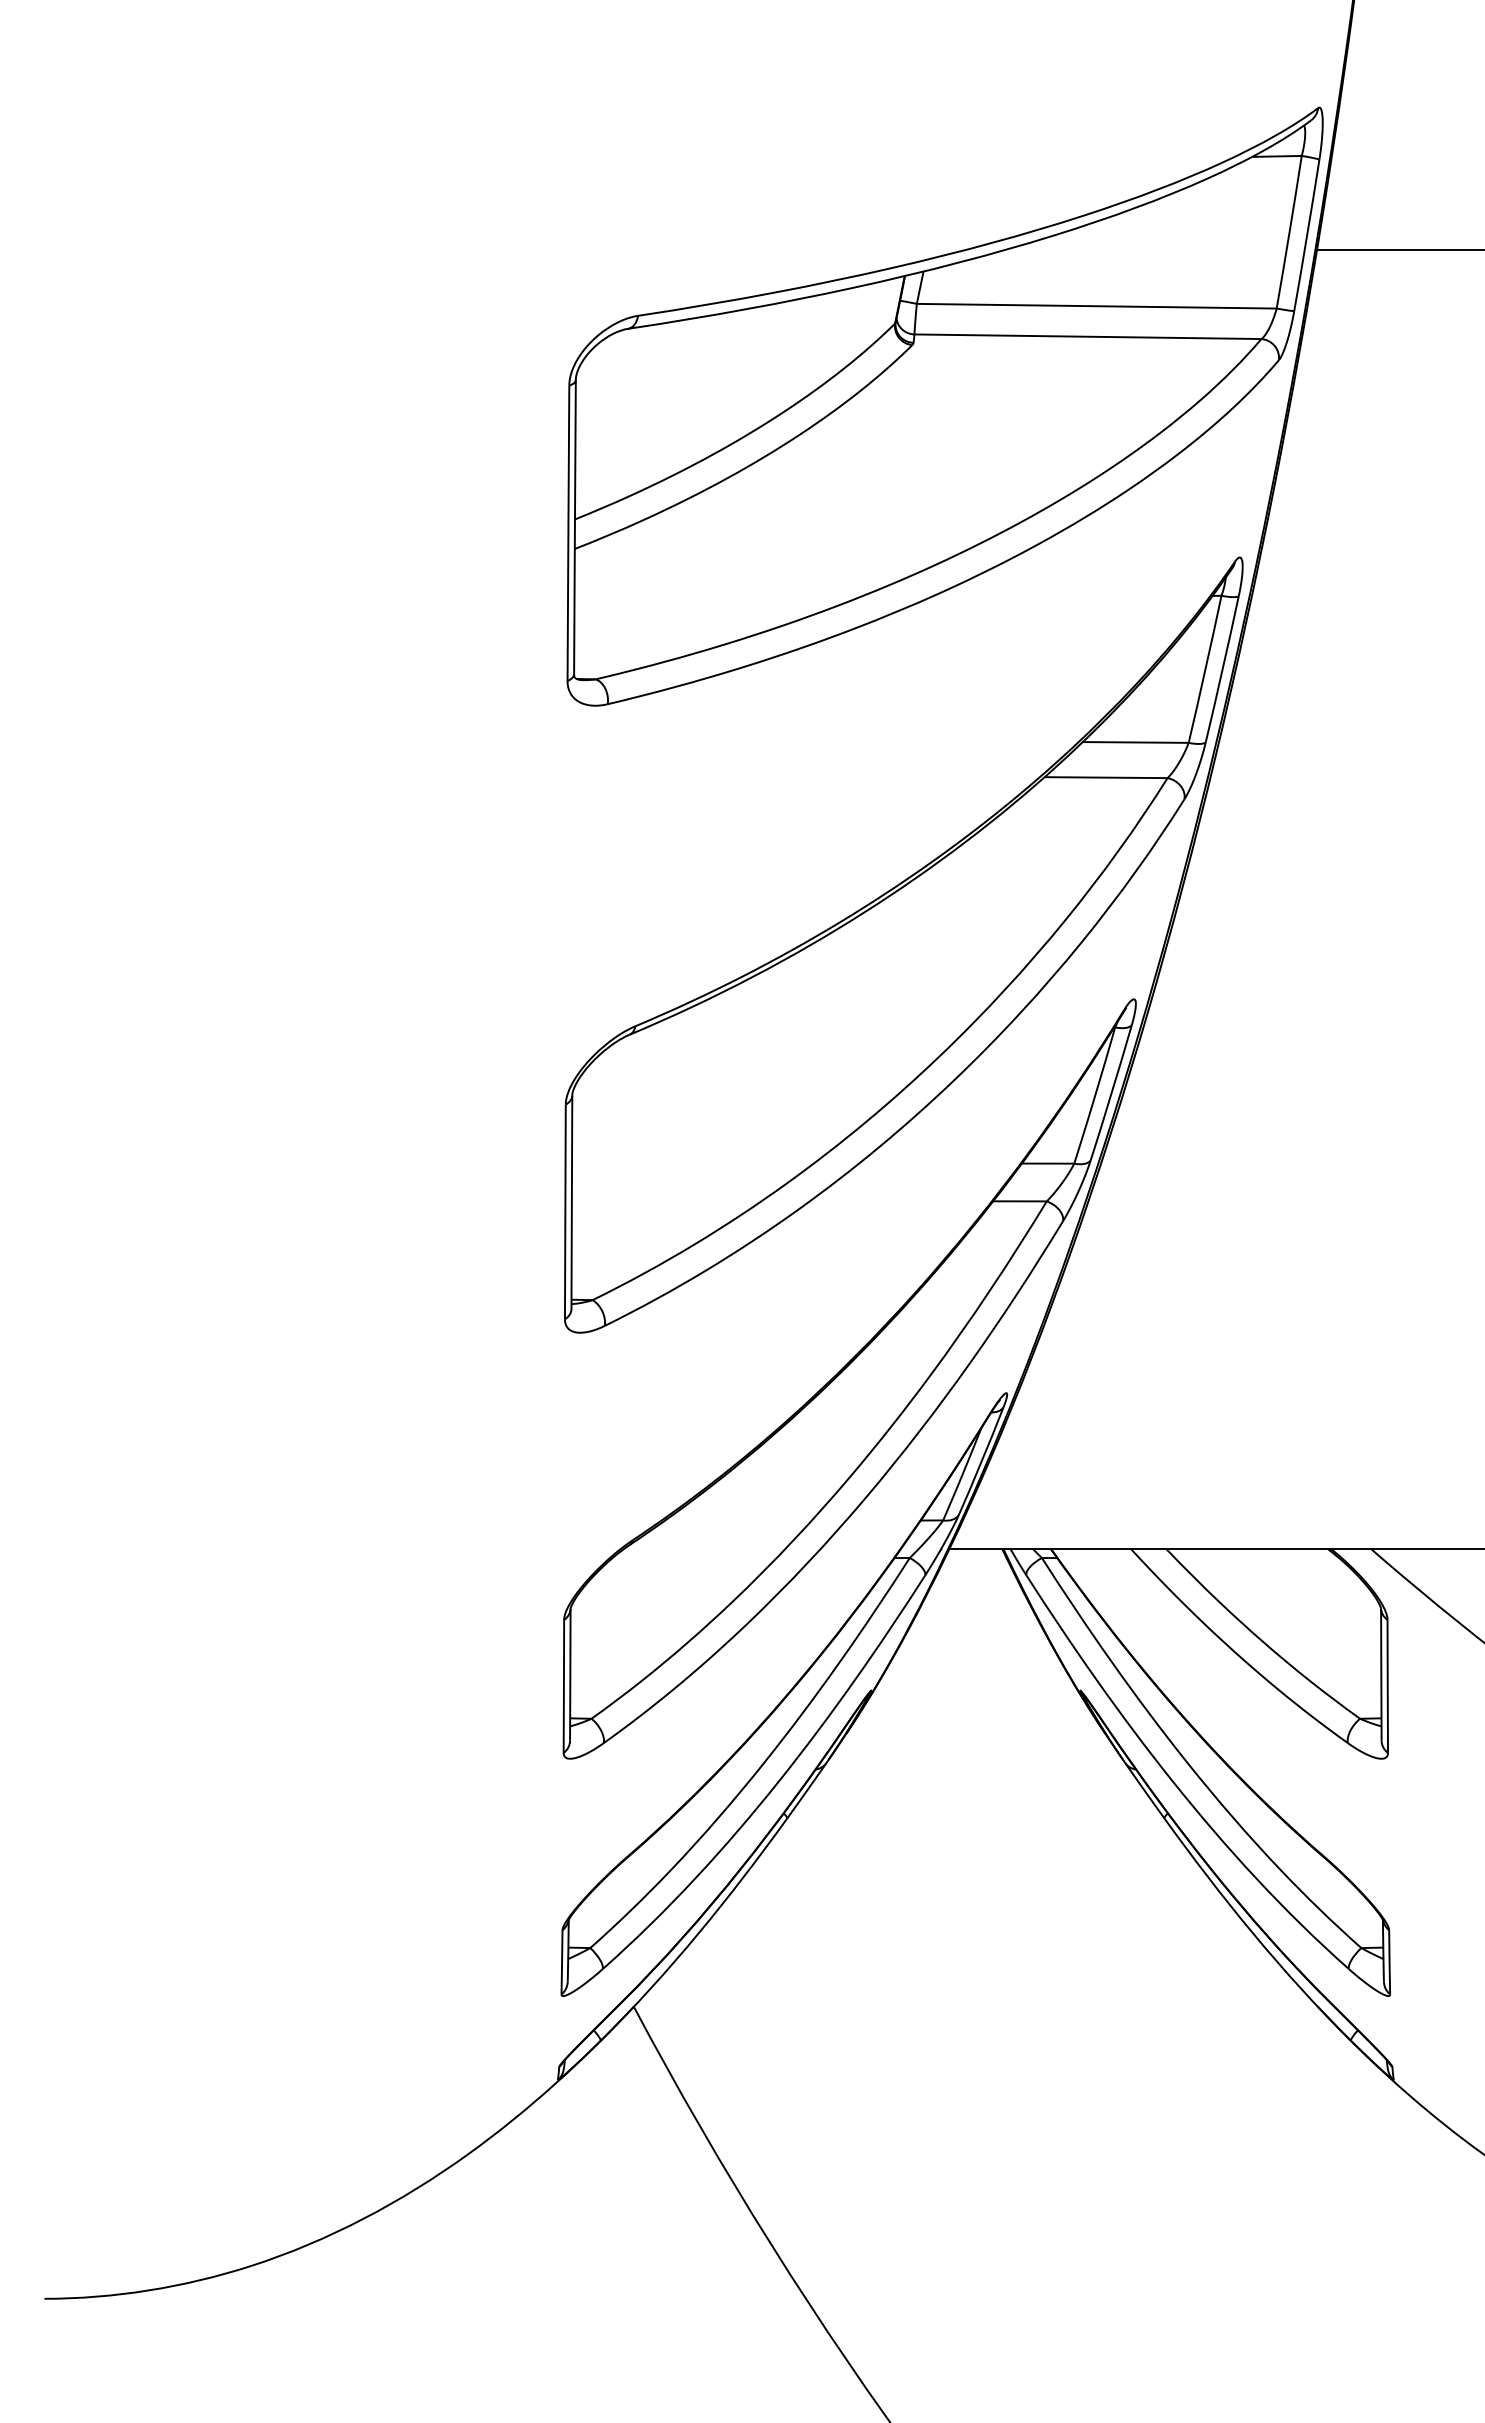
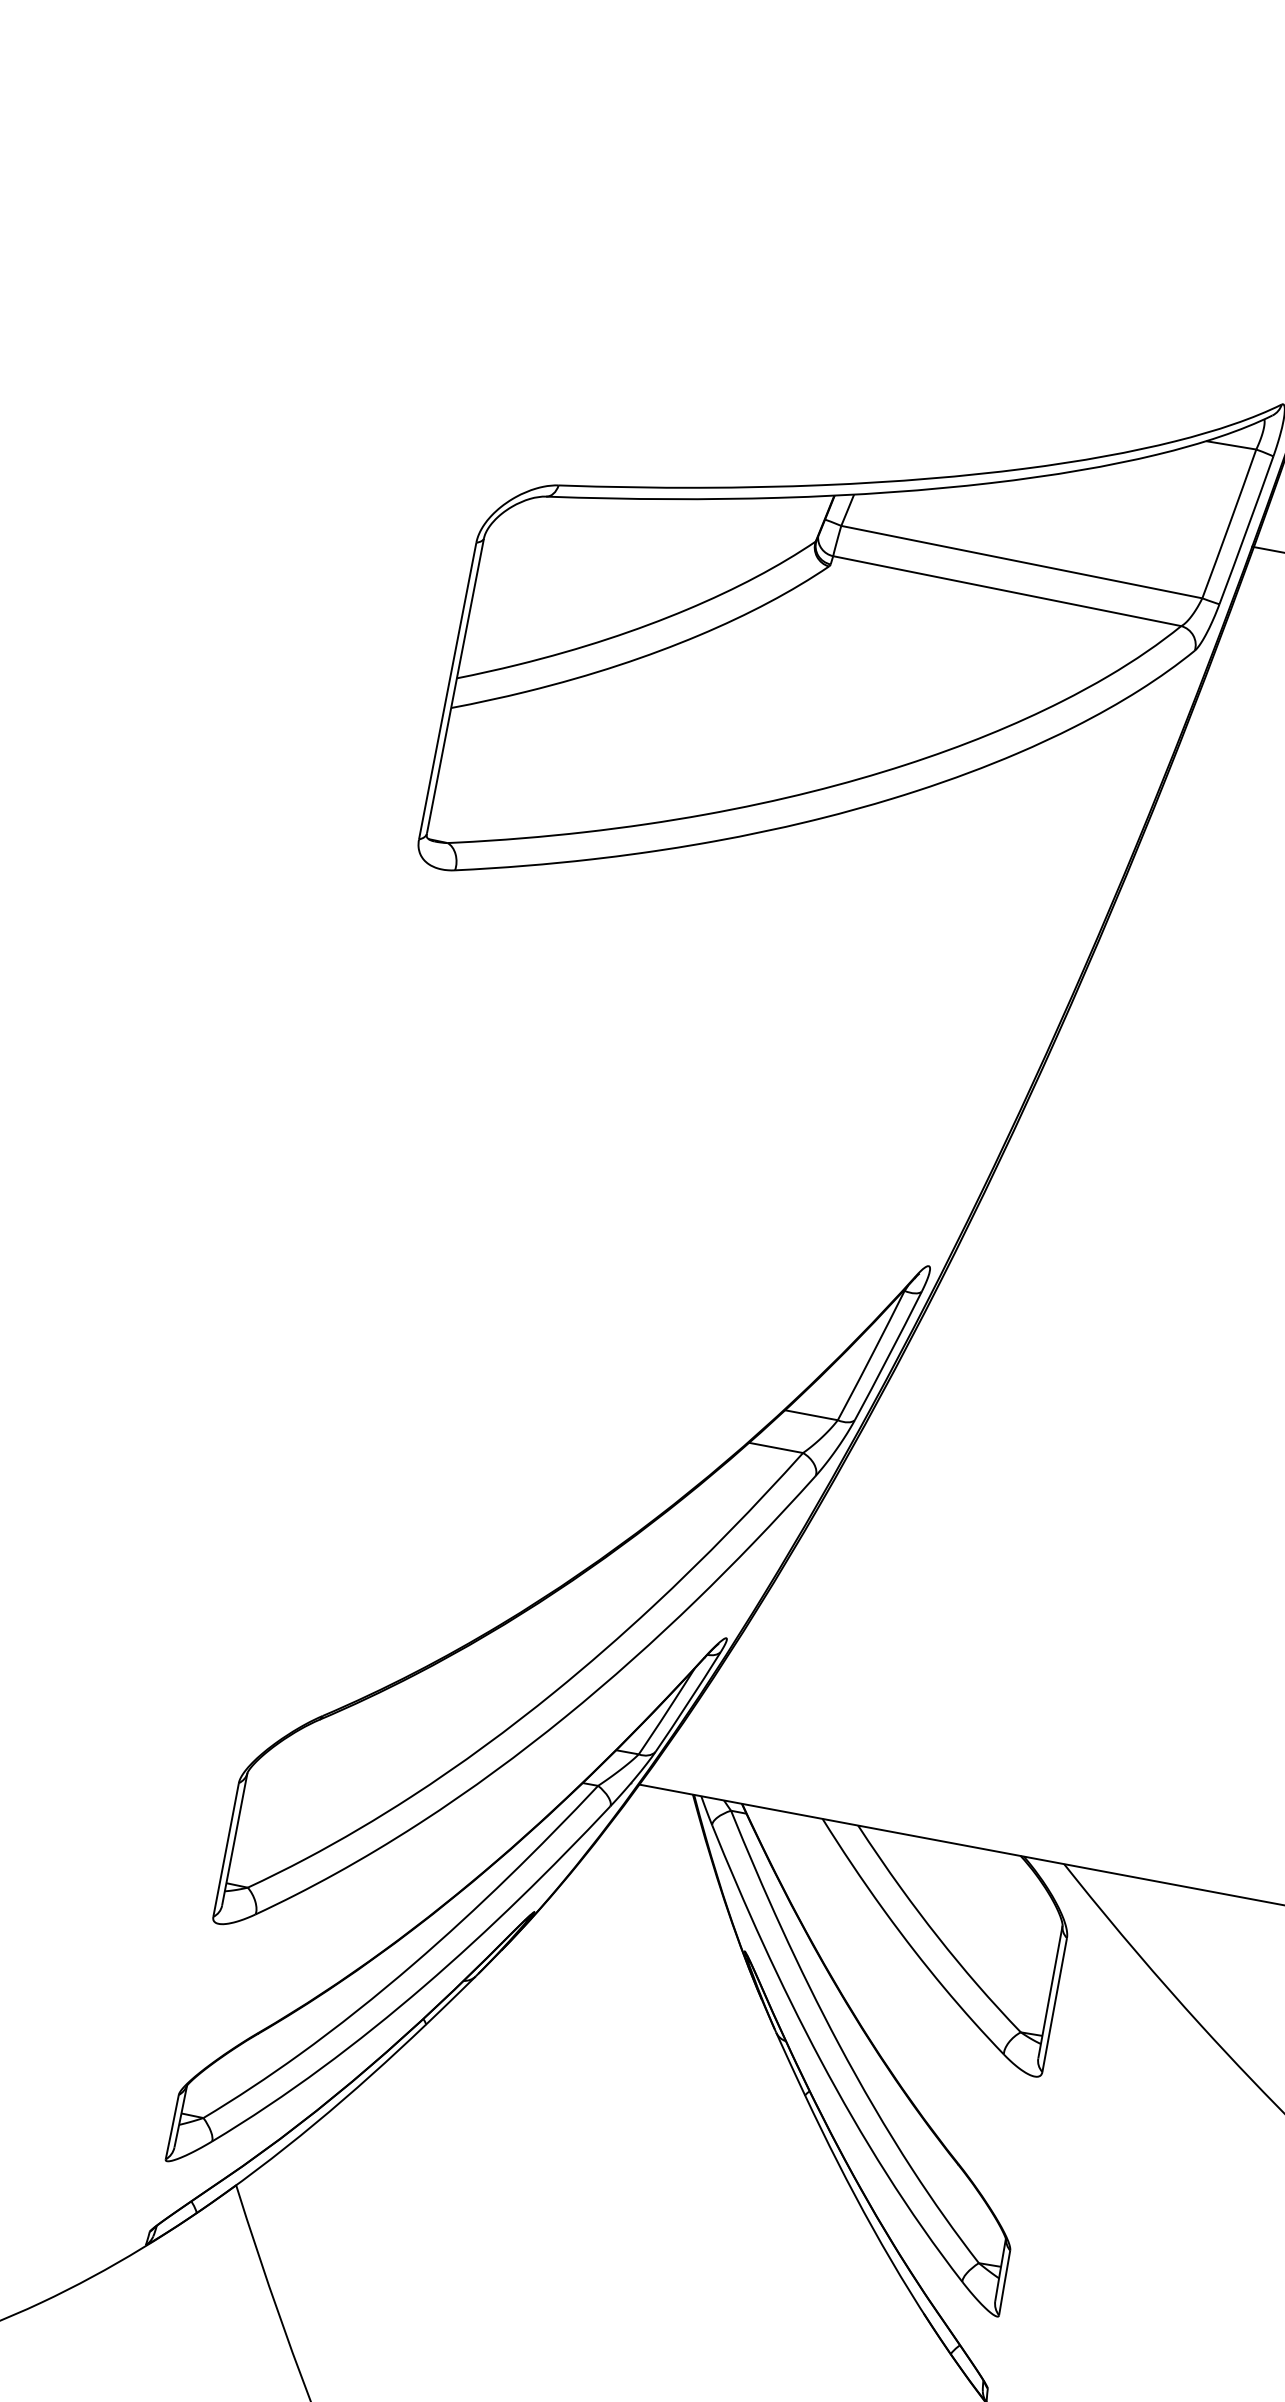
part: (903, 944) -> (707, 1167), removed

